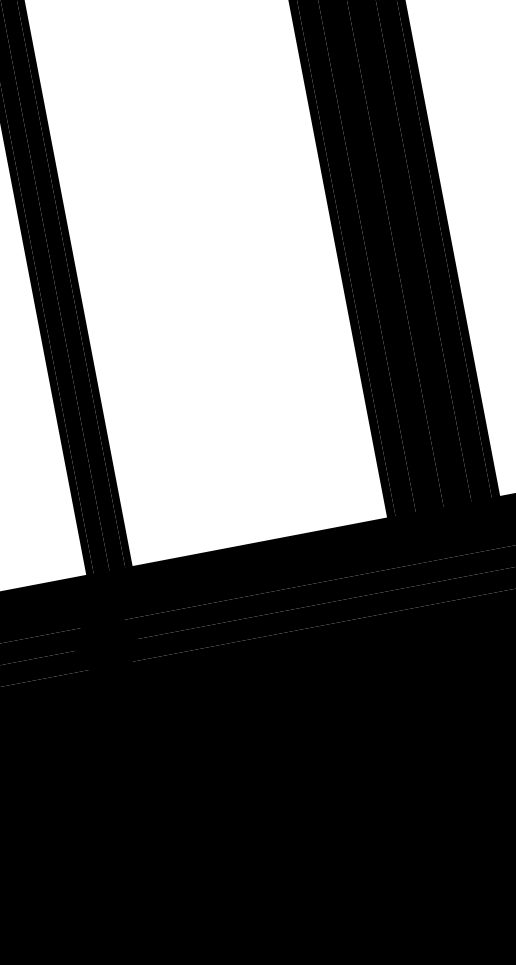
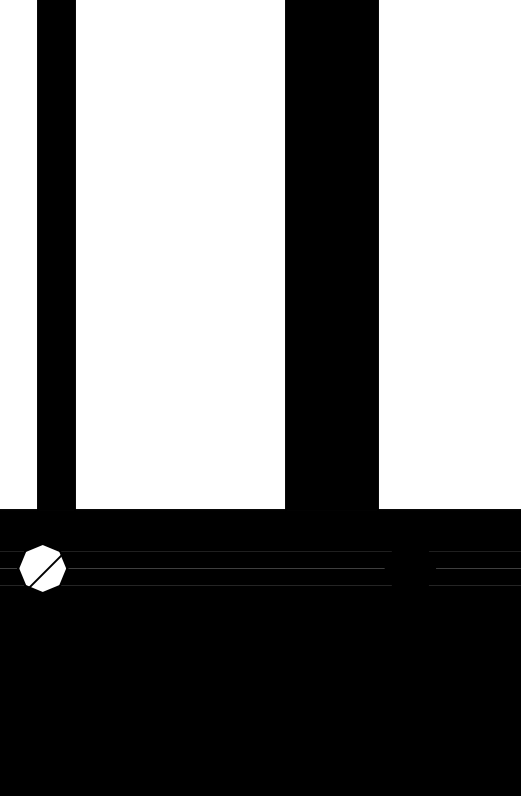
fill: (106, 643) -> (42, 567), removed

